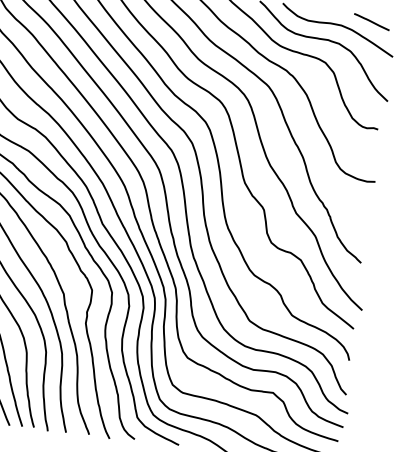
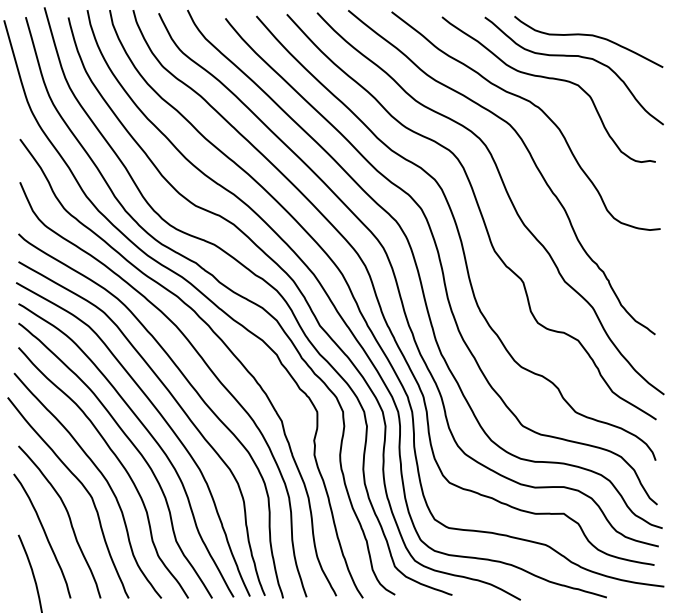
line: (371, 21) -> (630, 25), removed

